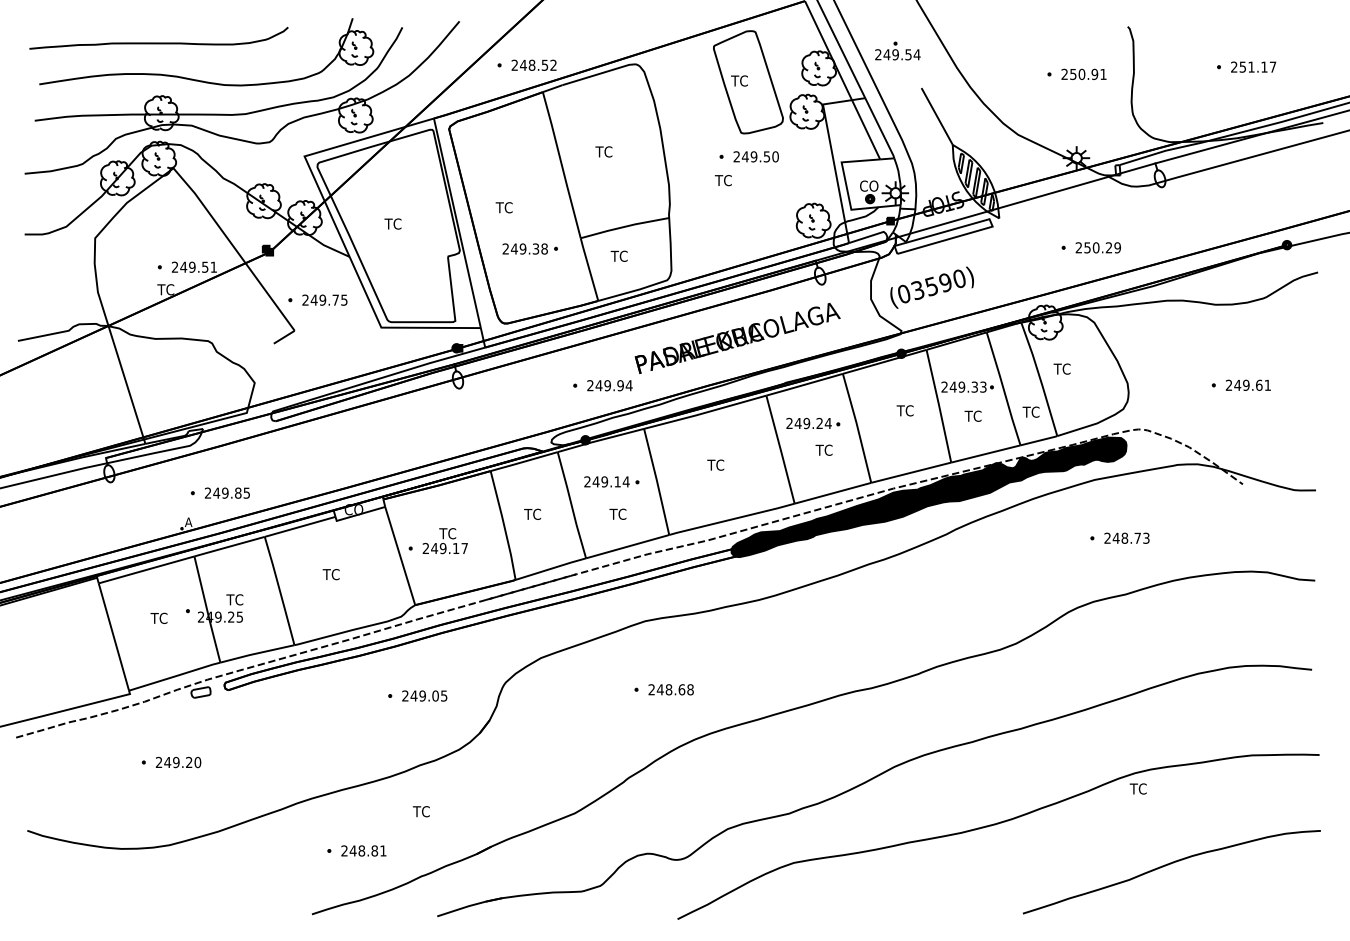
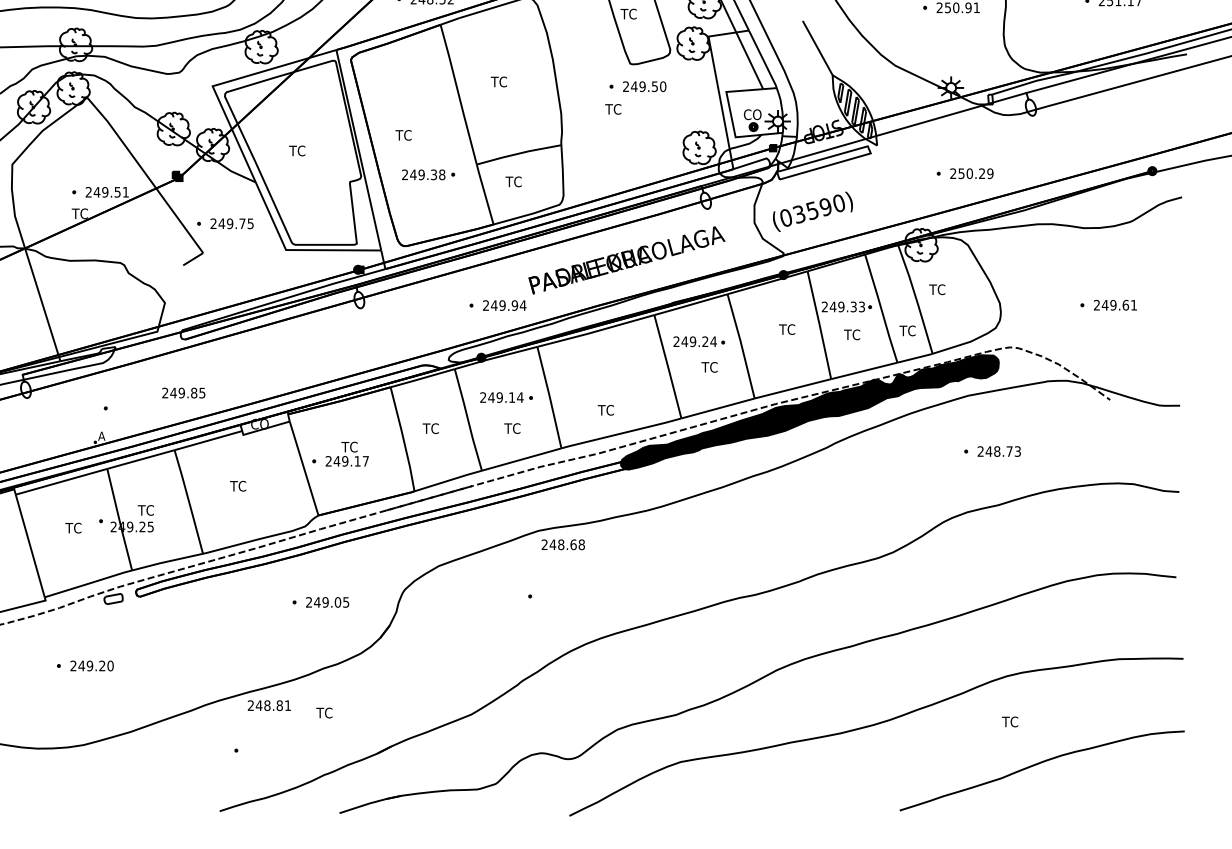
text: (715, 464) -> (605, 409), moved
text: (227, 492) -> (183, 392), moved
text: (670, 689) -> (562, 544), moved
text: (1137, 788) -> (1009, 721), moved
text: (363, 850) -> (269, 705), moved

